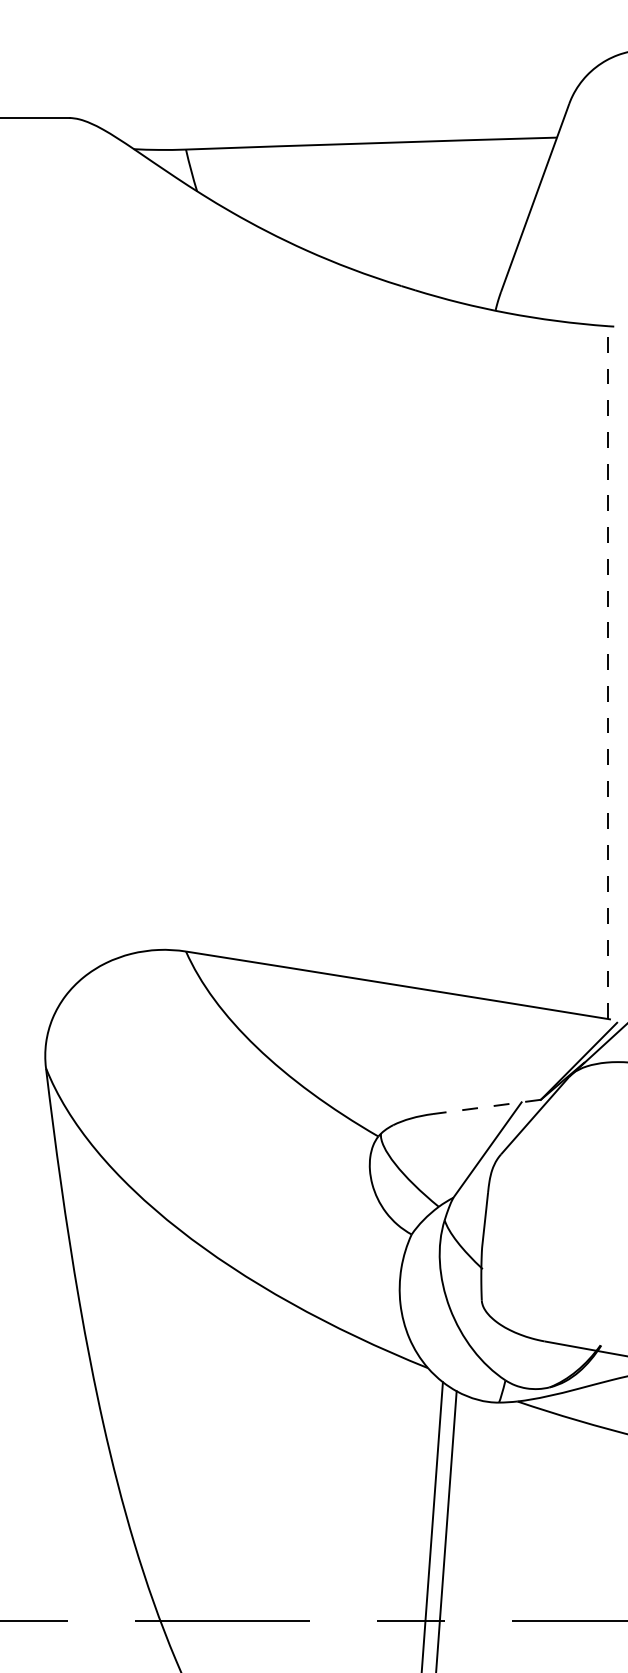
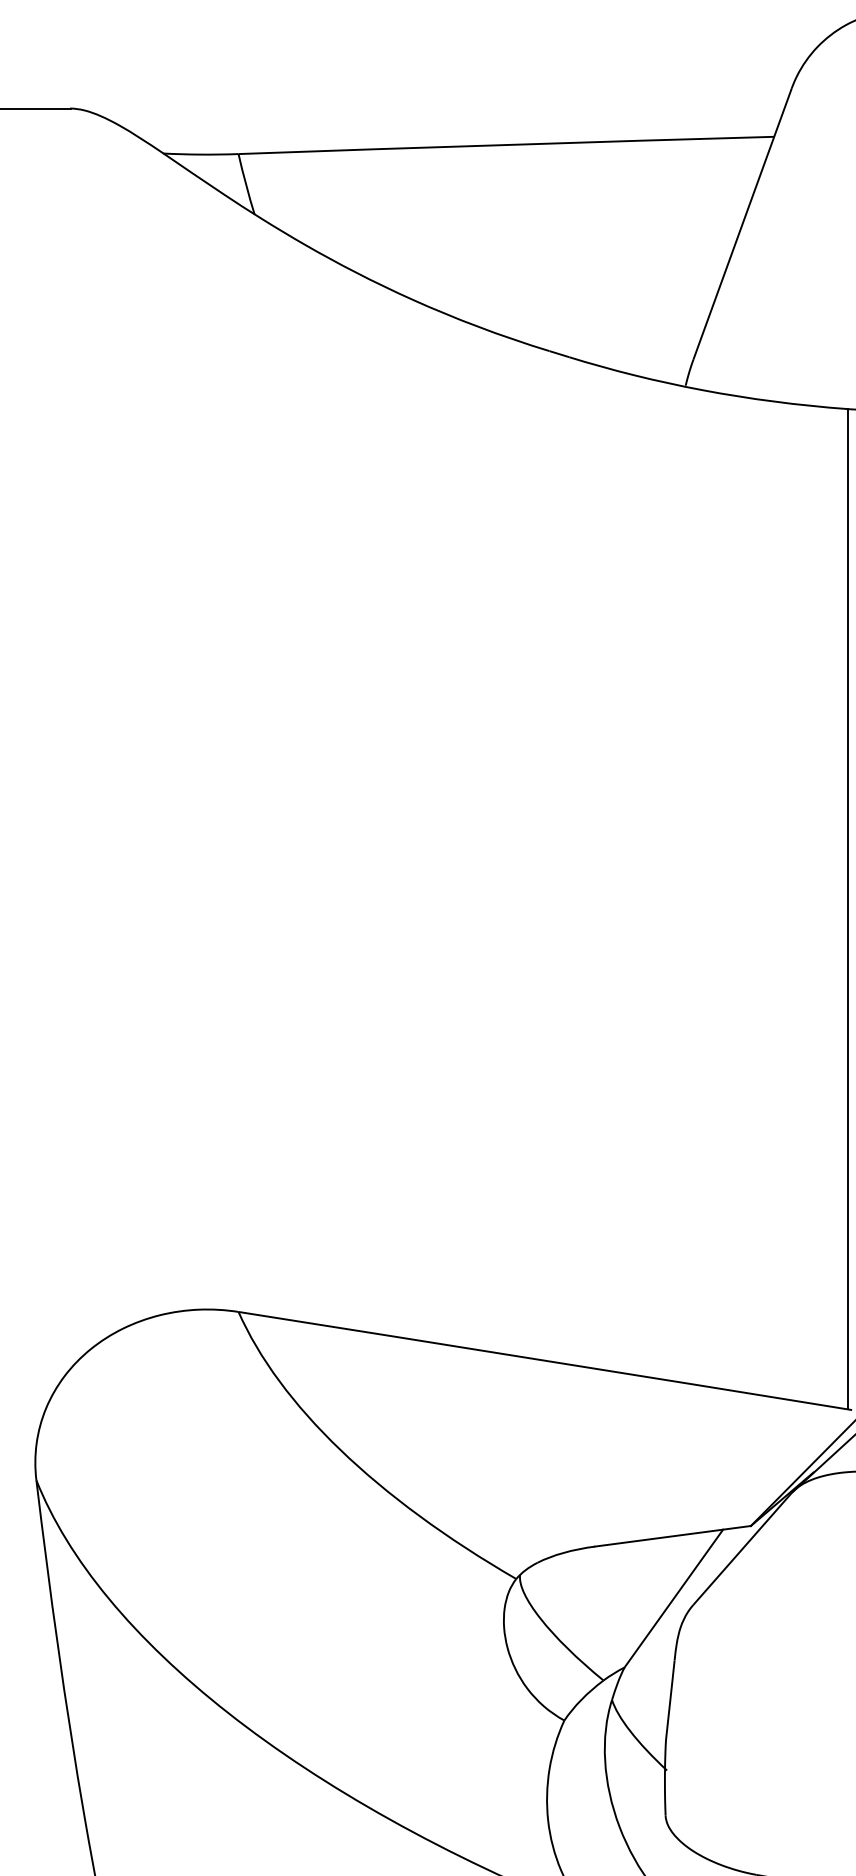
line: (608, 672) -> (848, 909), dashed -> solid
line: (486, 1106) -> (672, 1535), dashed -> solid

